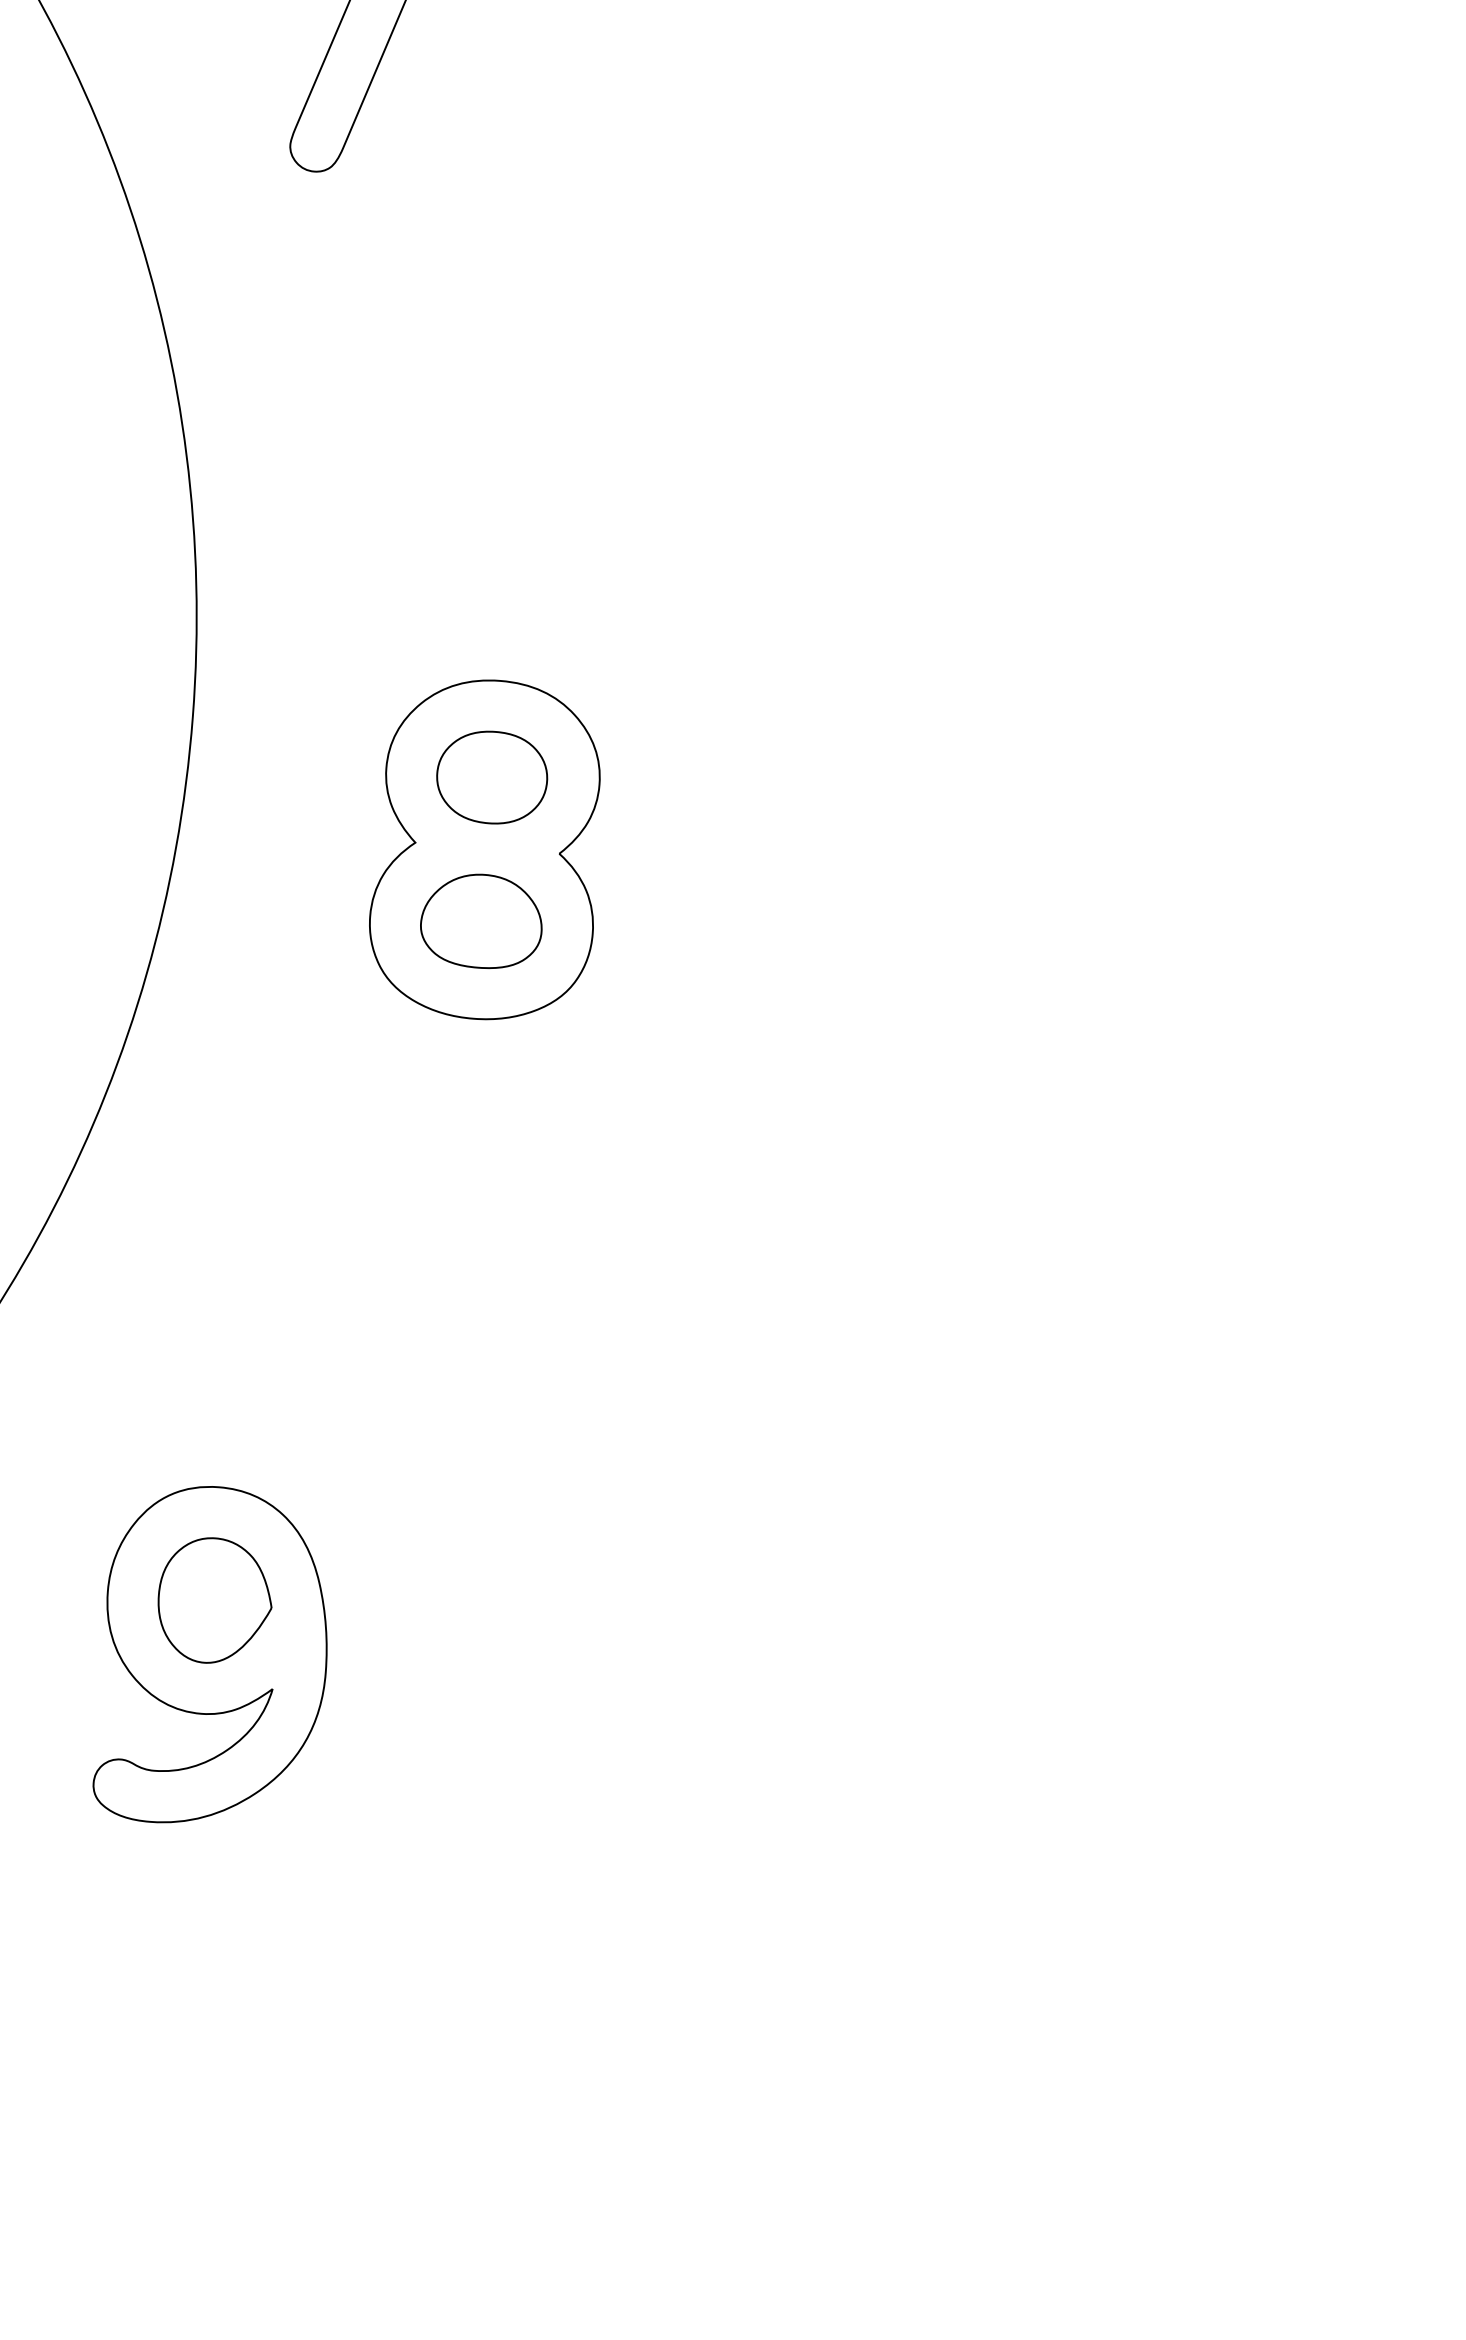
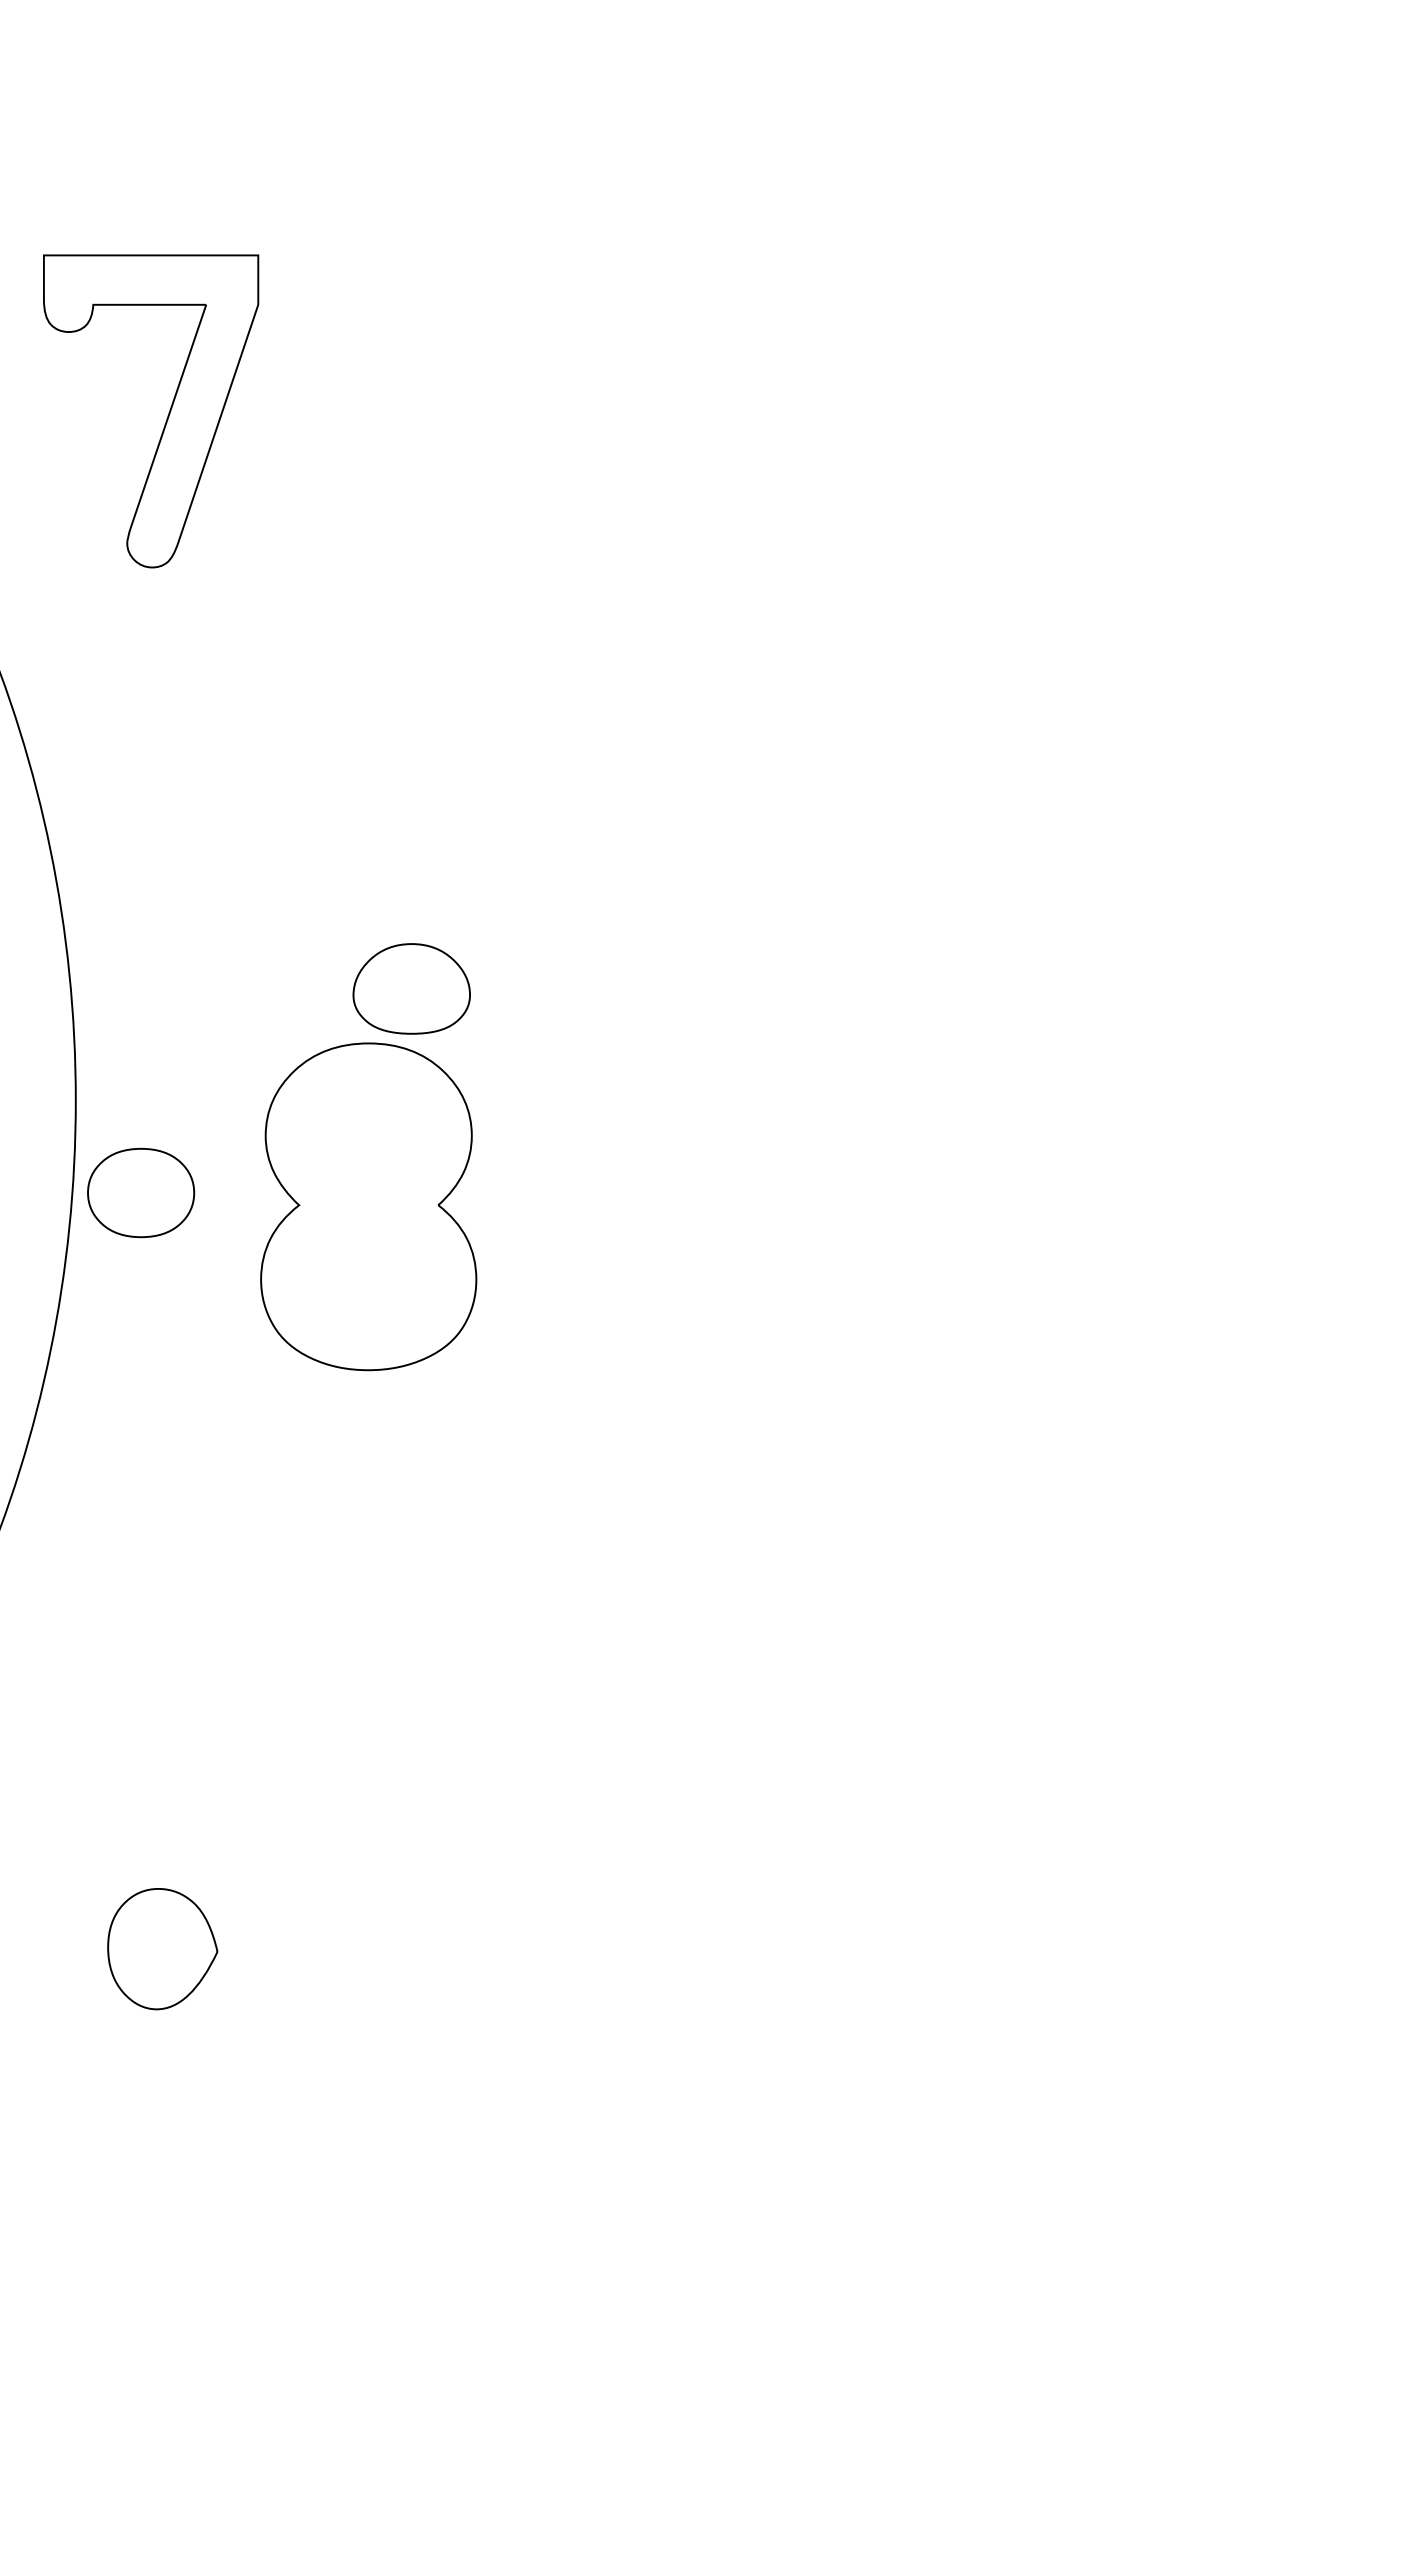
part: (492, 777) -> (141, 1192), moved
part: (481, 920) -> (411, 988), moved
part: (214, 1656) -> (166, 2002), removed

